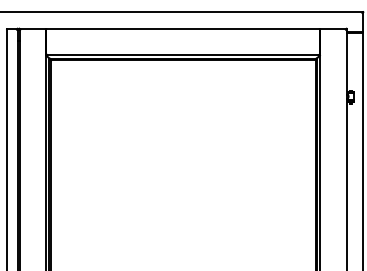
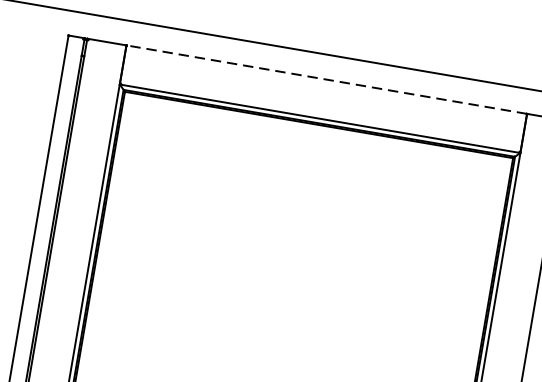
line: (183, 28) -> (327, 79), solid -> dashed

